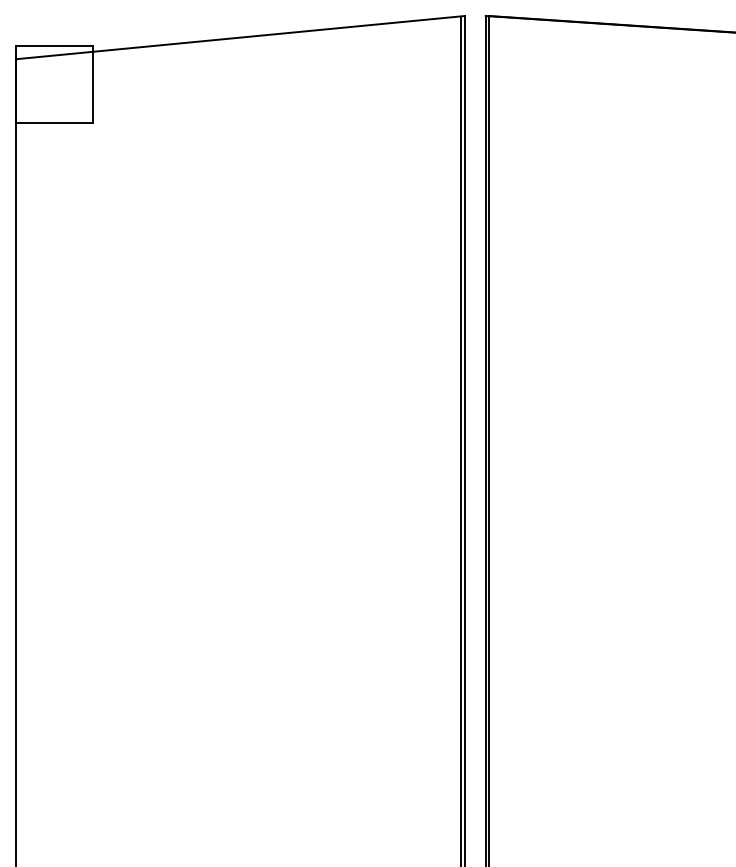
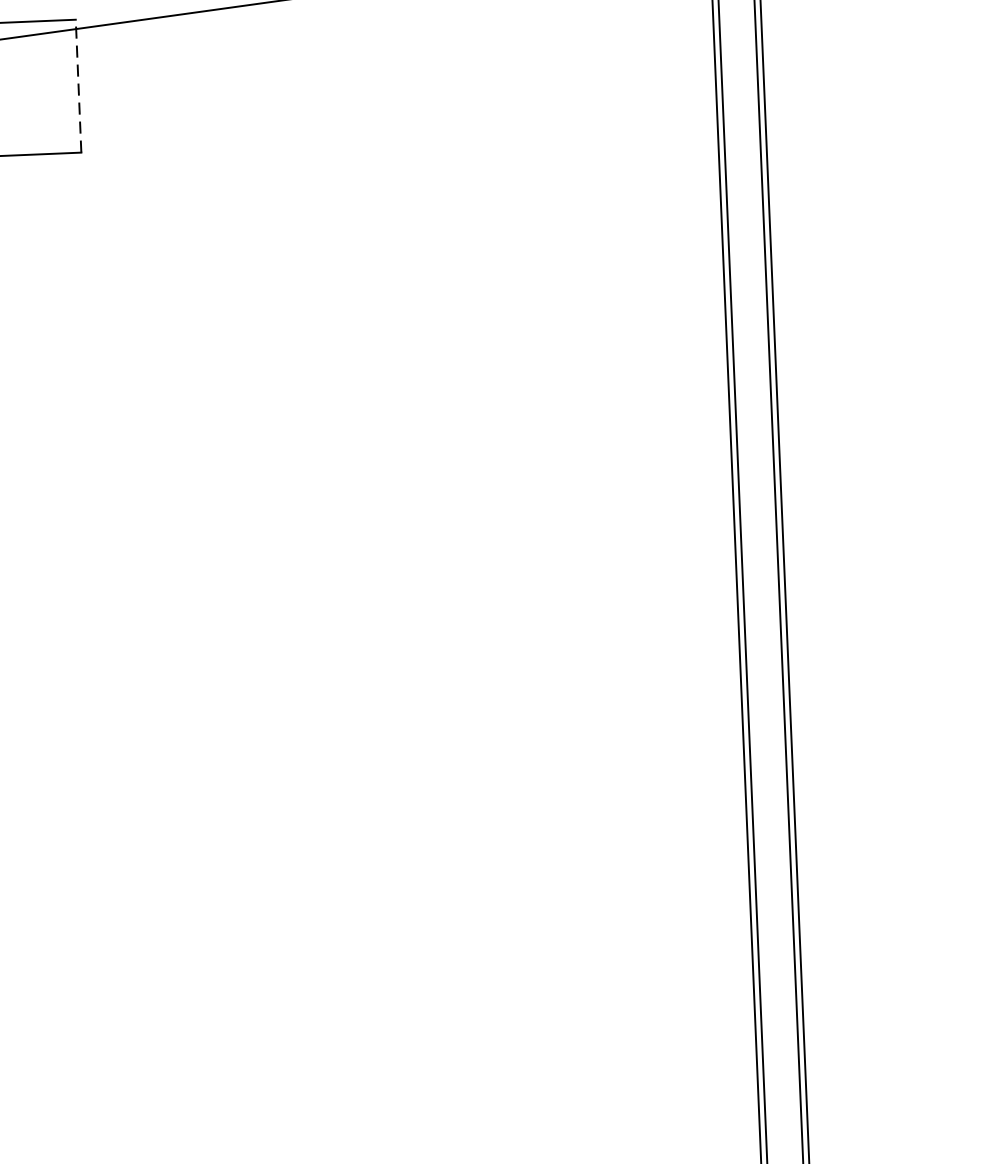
line: (92, 84) -> (77, 85), solid -> dashed

